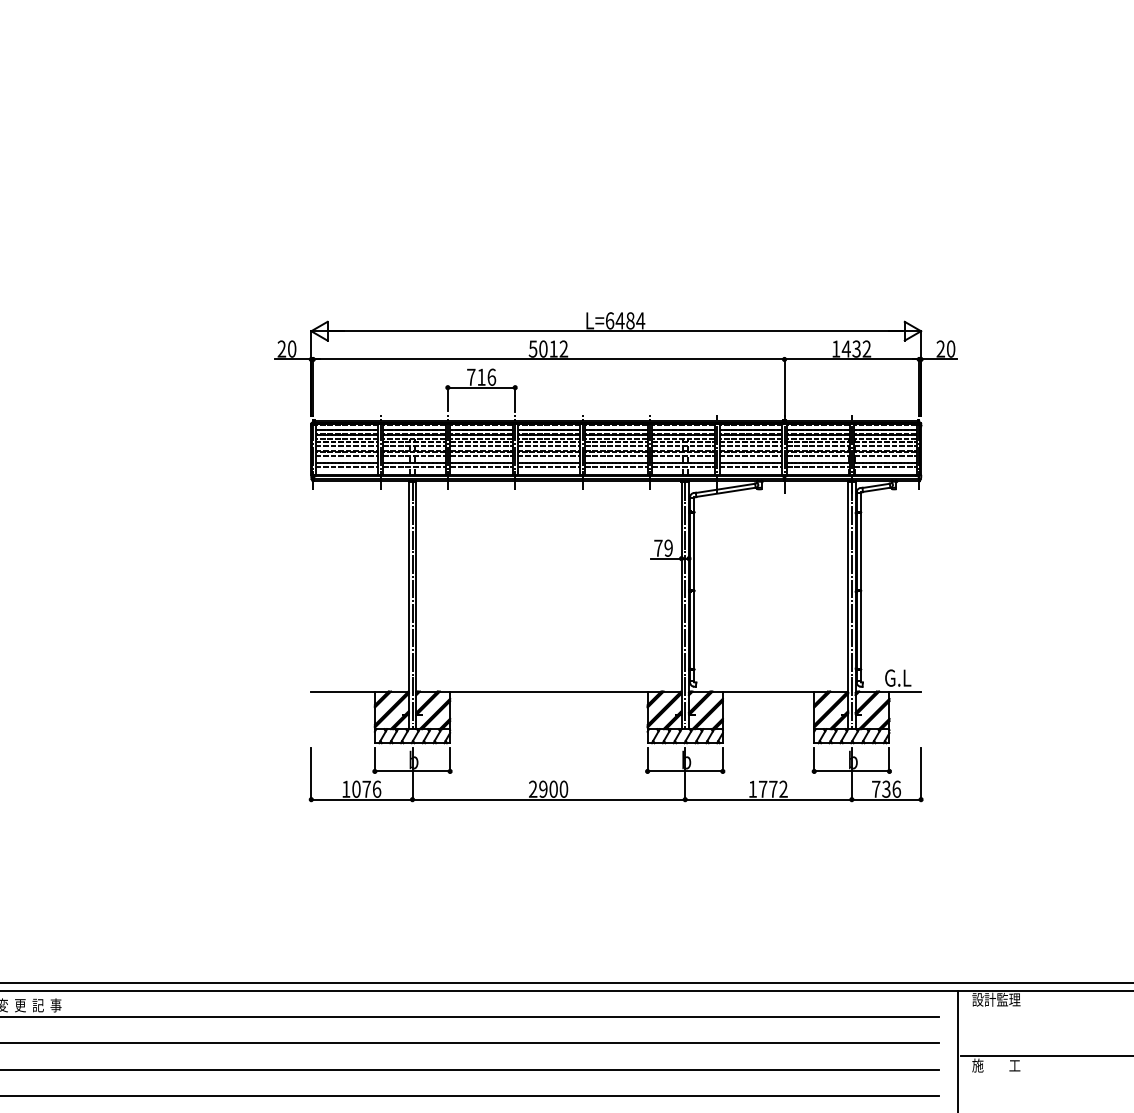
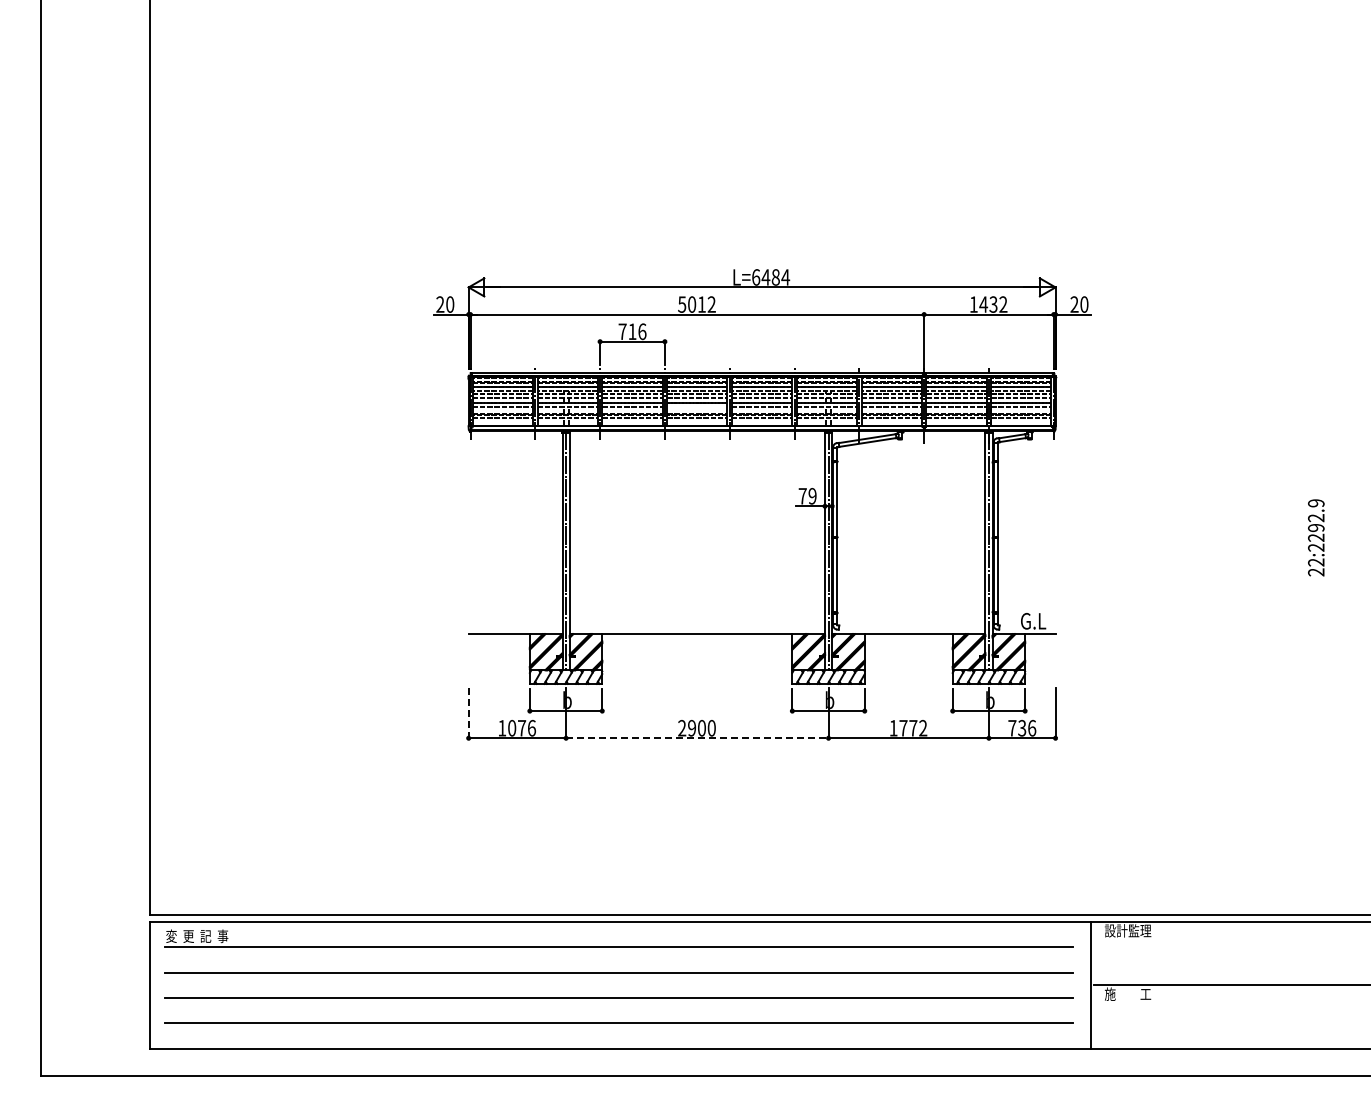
line: (549, 456) -> (697, 407), removed
line: (311, 773) -> (468, 713), solid -> dashed
line: (549, 799) -> (697, 738), solid -> dashed

